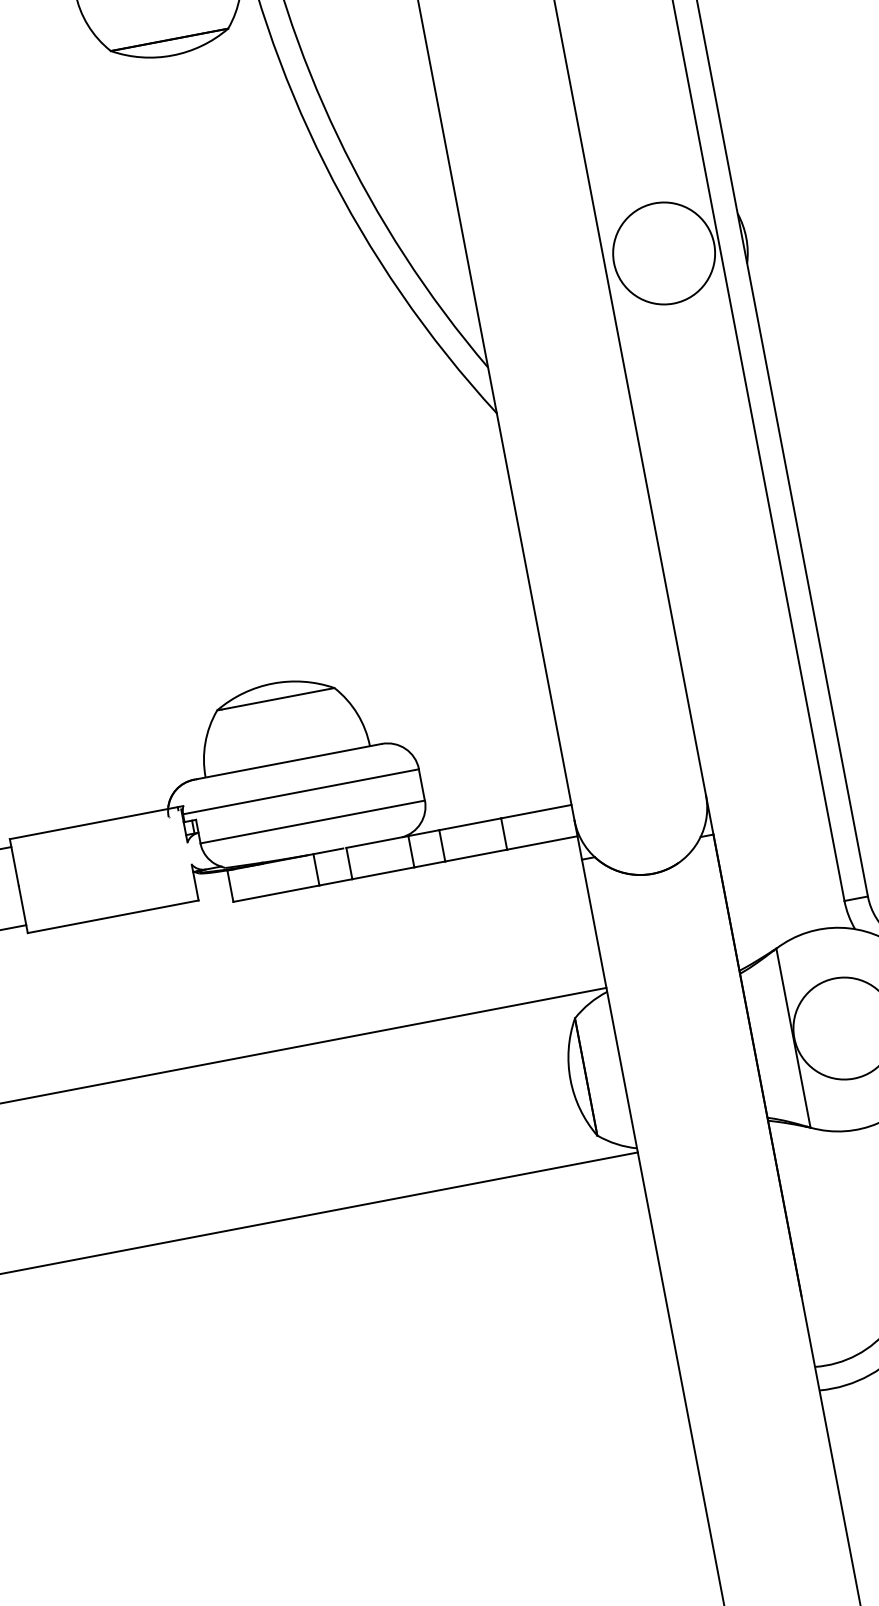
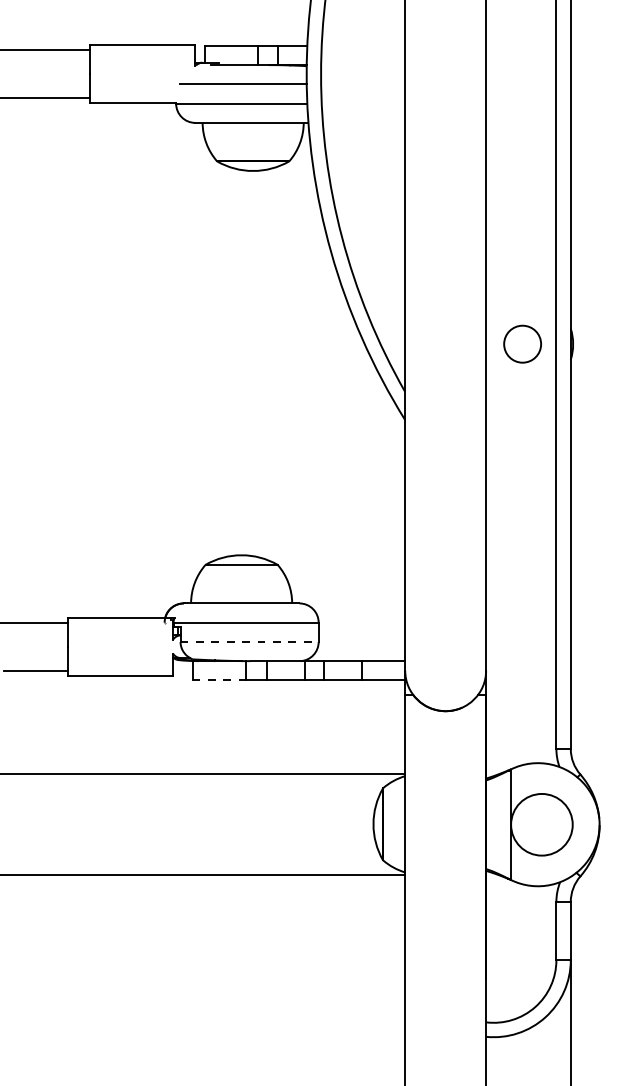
circle: (663, 253) -> (522, 344), size x0.6
line: (314, 821) -> (250, 641), solid -> dashed
line: (275, 894) -> (219, 680), solid -> dashed

